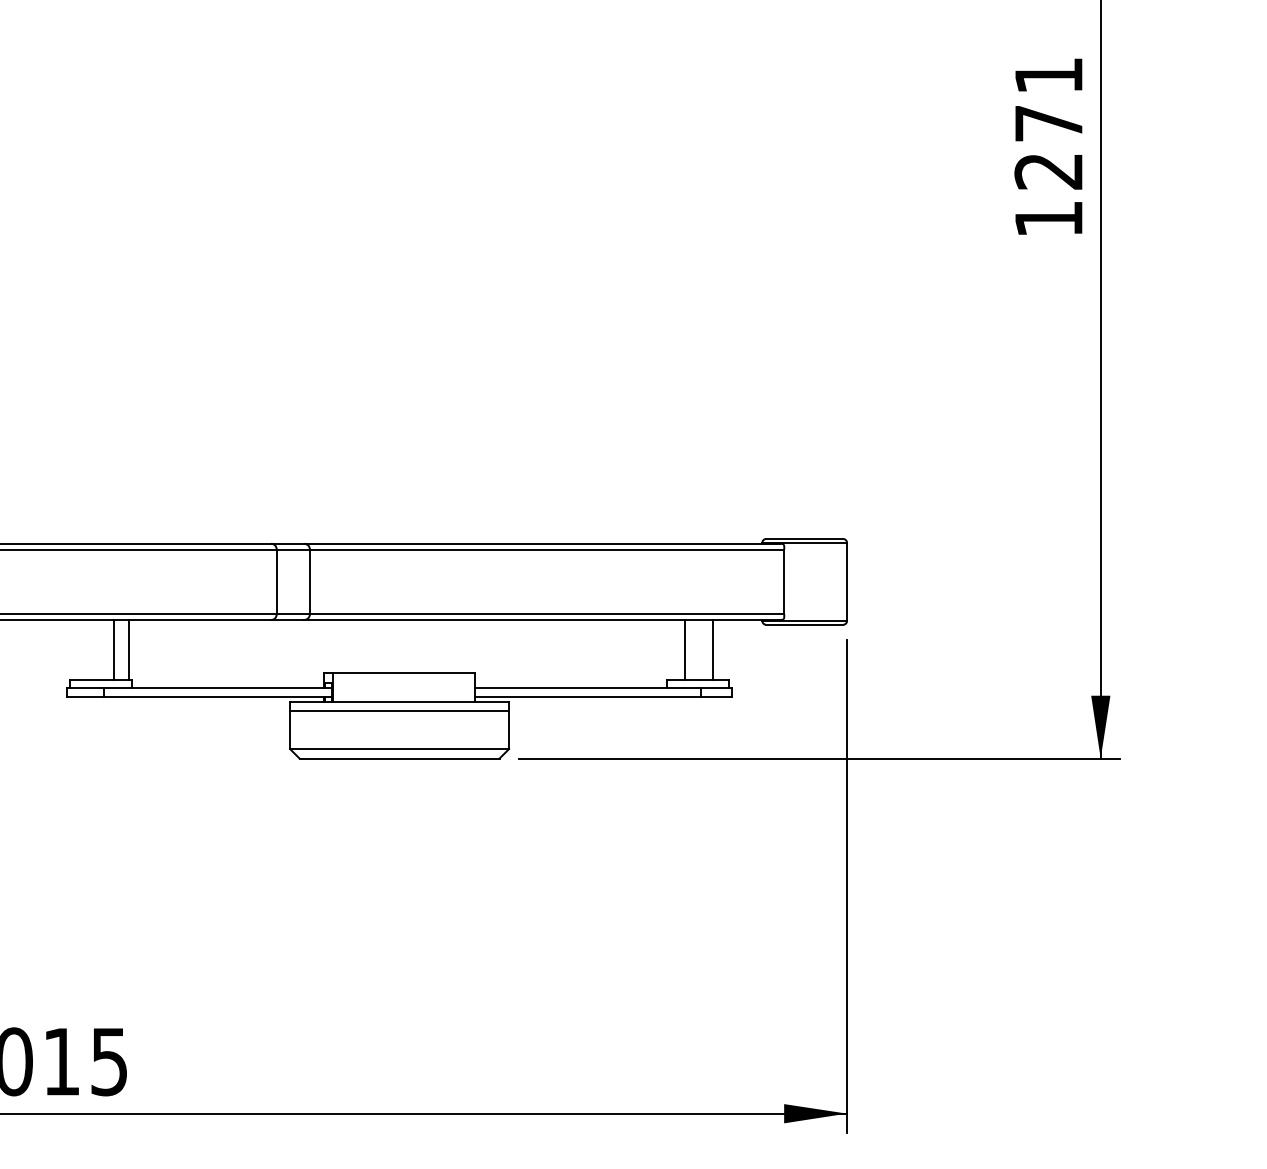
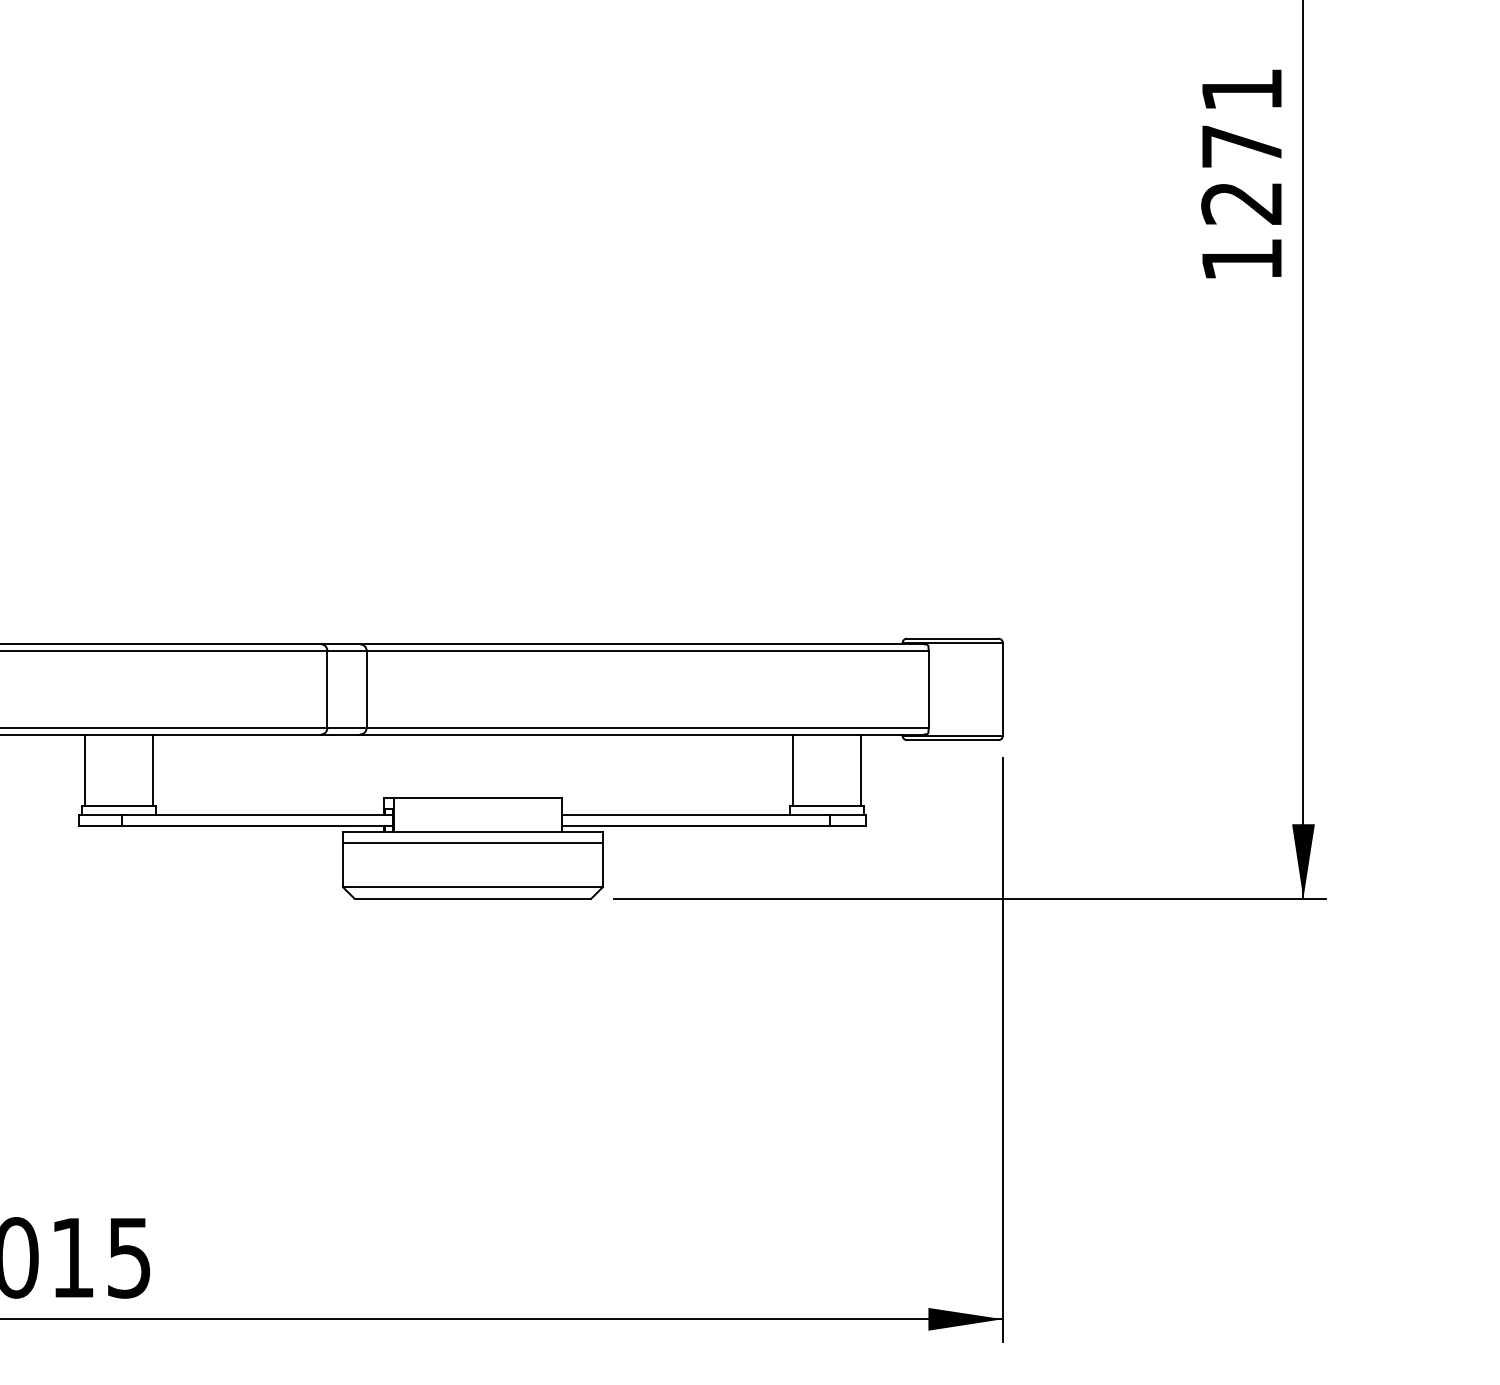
line: (114, 649) -> (85, 769), moved
line: (684, 649) -> (860, 769), moved
line: (713, 649) -> (793, 769), moved

